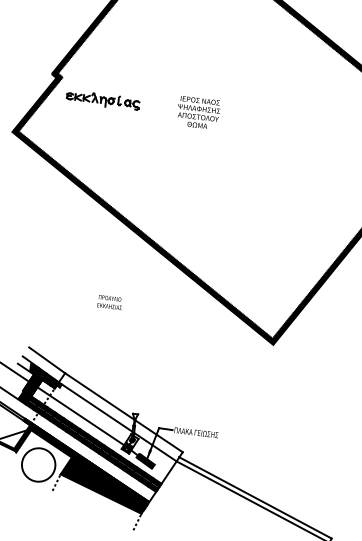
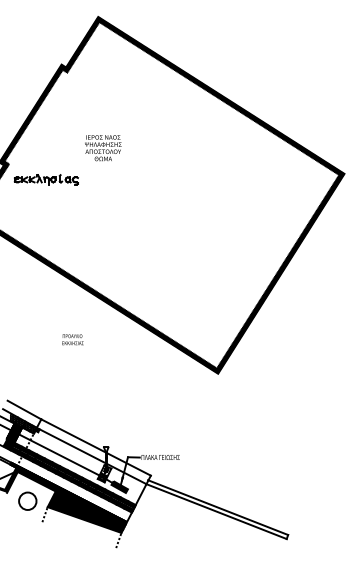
text: (198, 113) -> (103, 148), moved
text: (109, 302) -> (72, 339), moved
circle: (38, 464) -> (27, 500), size x0.6

